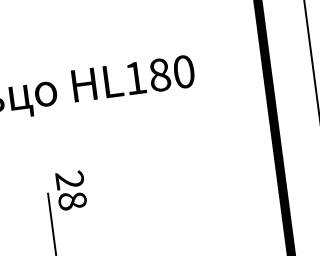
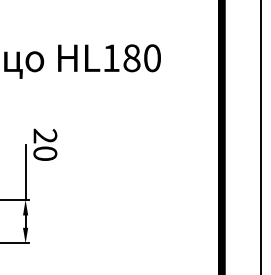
text: (71, 200) -> (44, 153), 28 -> 20

